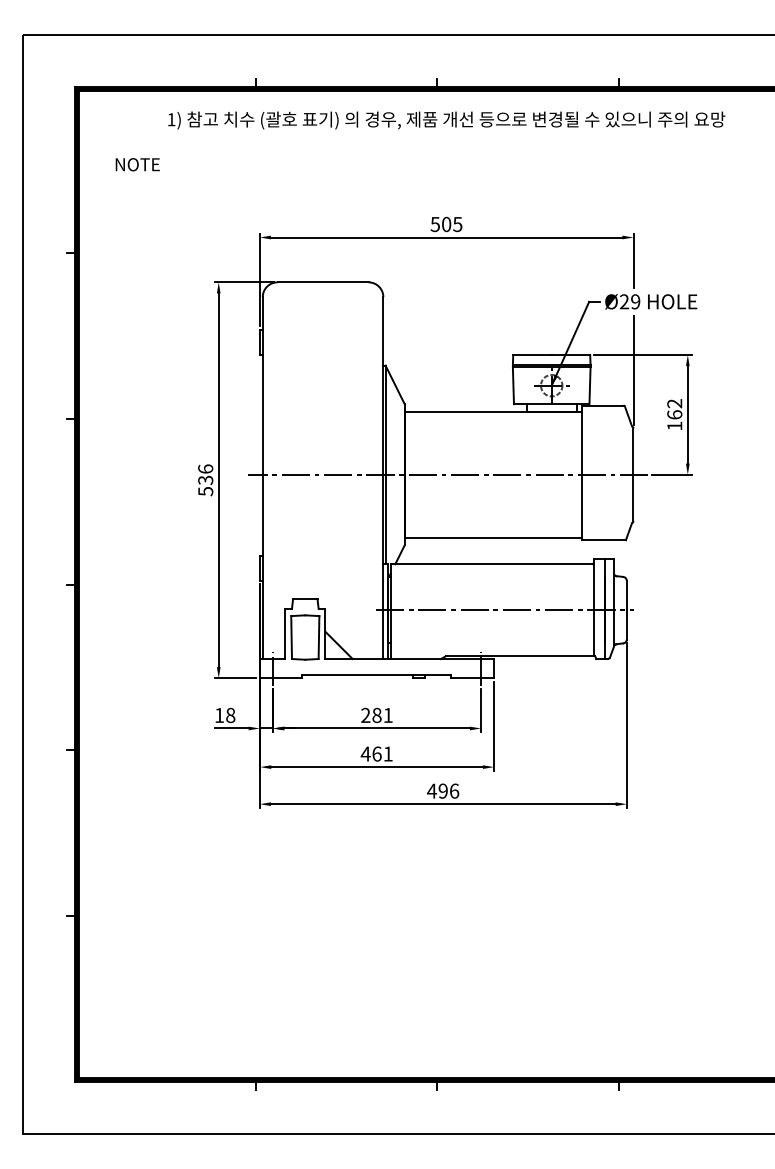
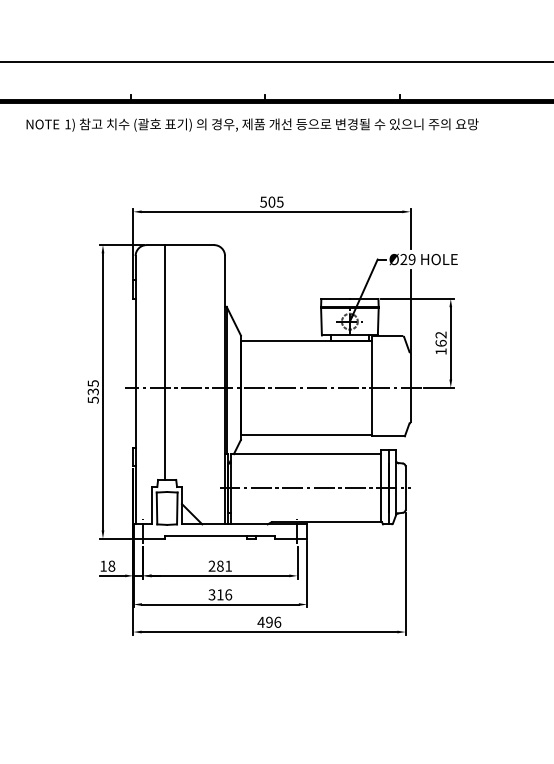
text: (137, 164) -> (42, 124), moved
line: (301, 440) -> (164, 362), added
text: (205, 468) -> (93, 383), 536 -> 535
text: (376, 753) -> (219, 594), 461 -> 316

